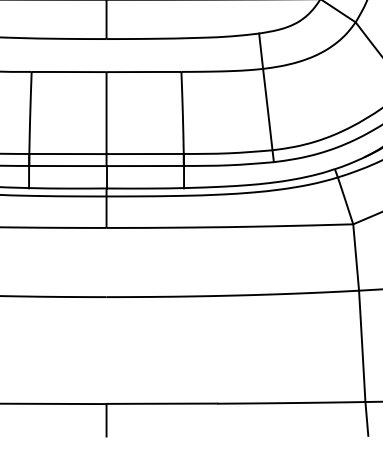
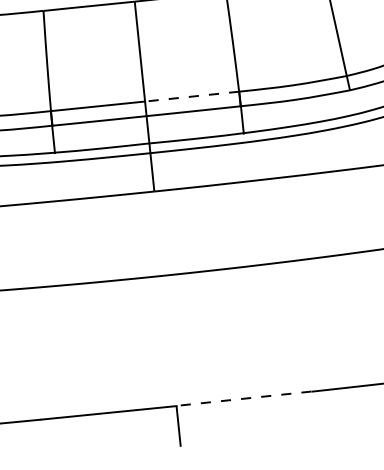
line: (145, 154) -> (192, 97), solid -> dashed
line: (161, 403) -> (243, 398), solid -> dashed

